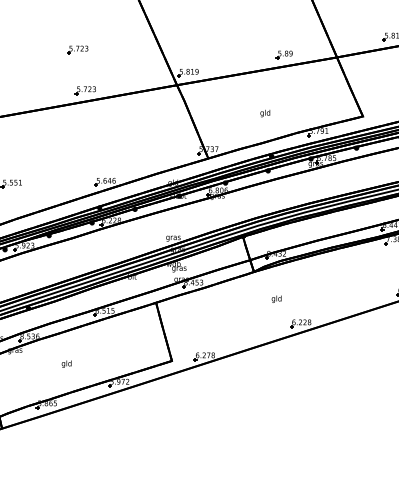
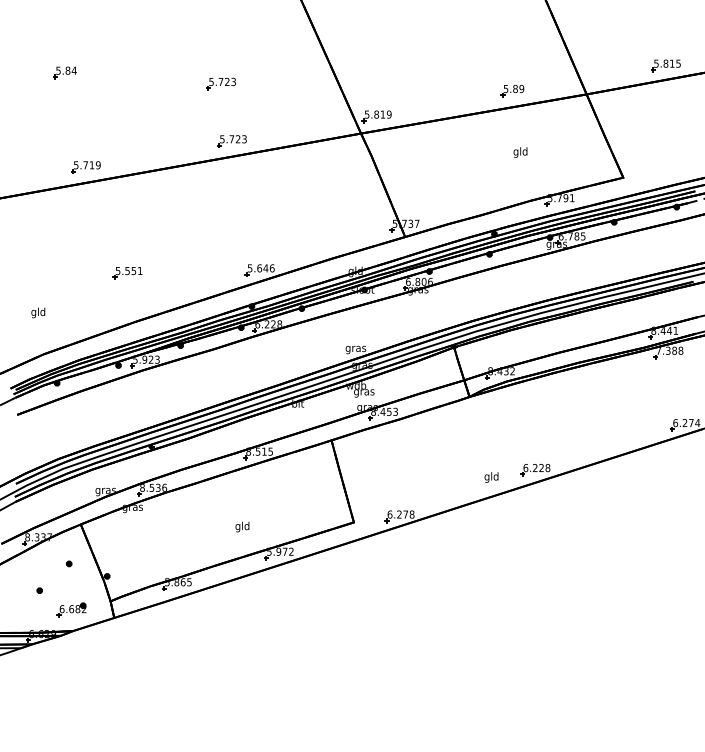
text: (265, 113) -> (520, 152), moved
text: (276, 299) -> (491, 477), moved
text: (66, 363) -> (242, 526), moved

